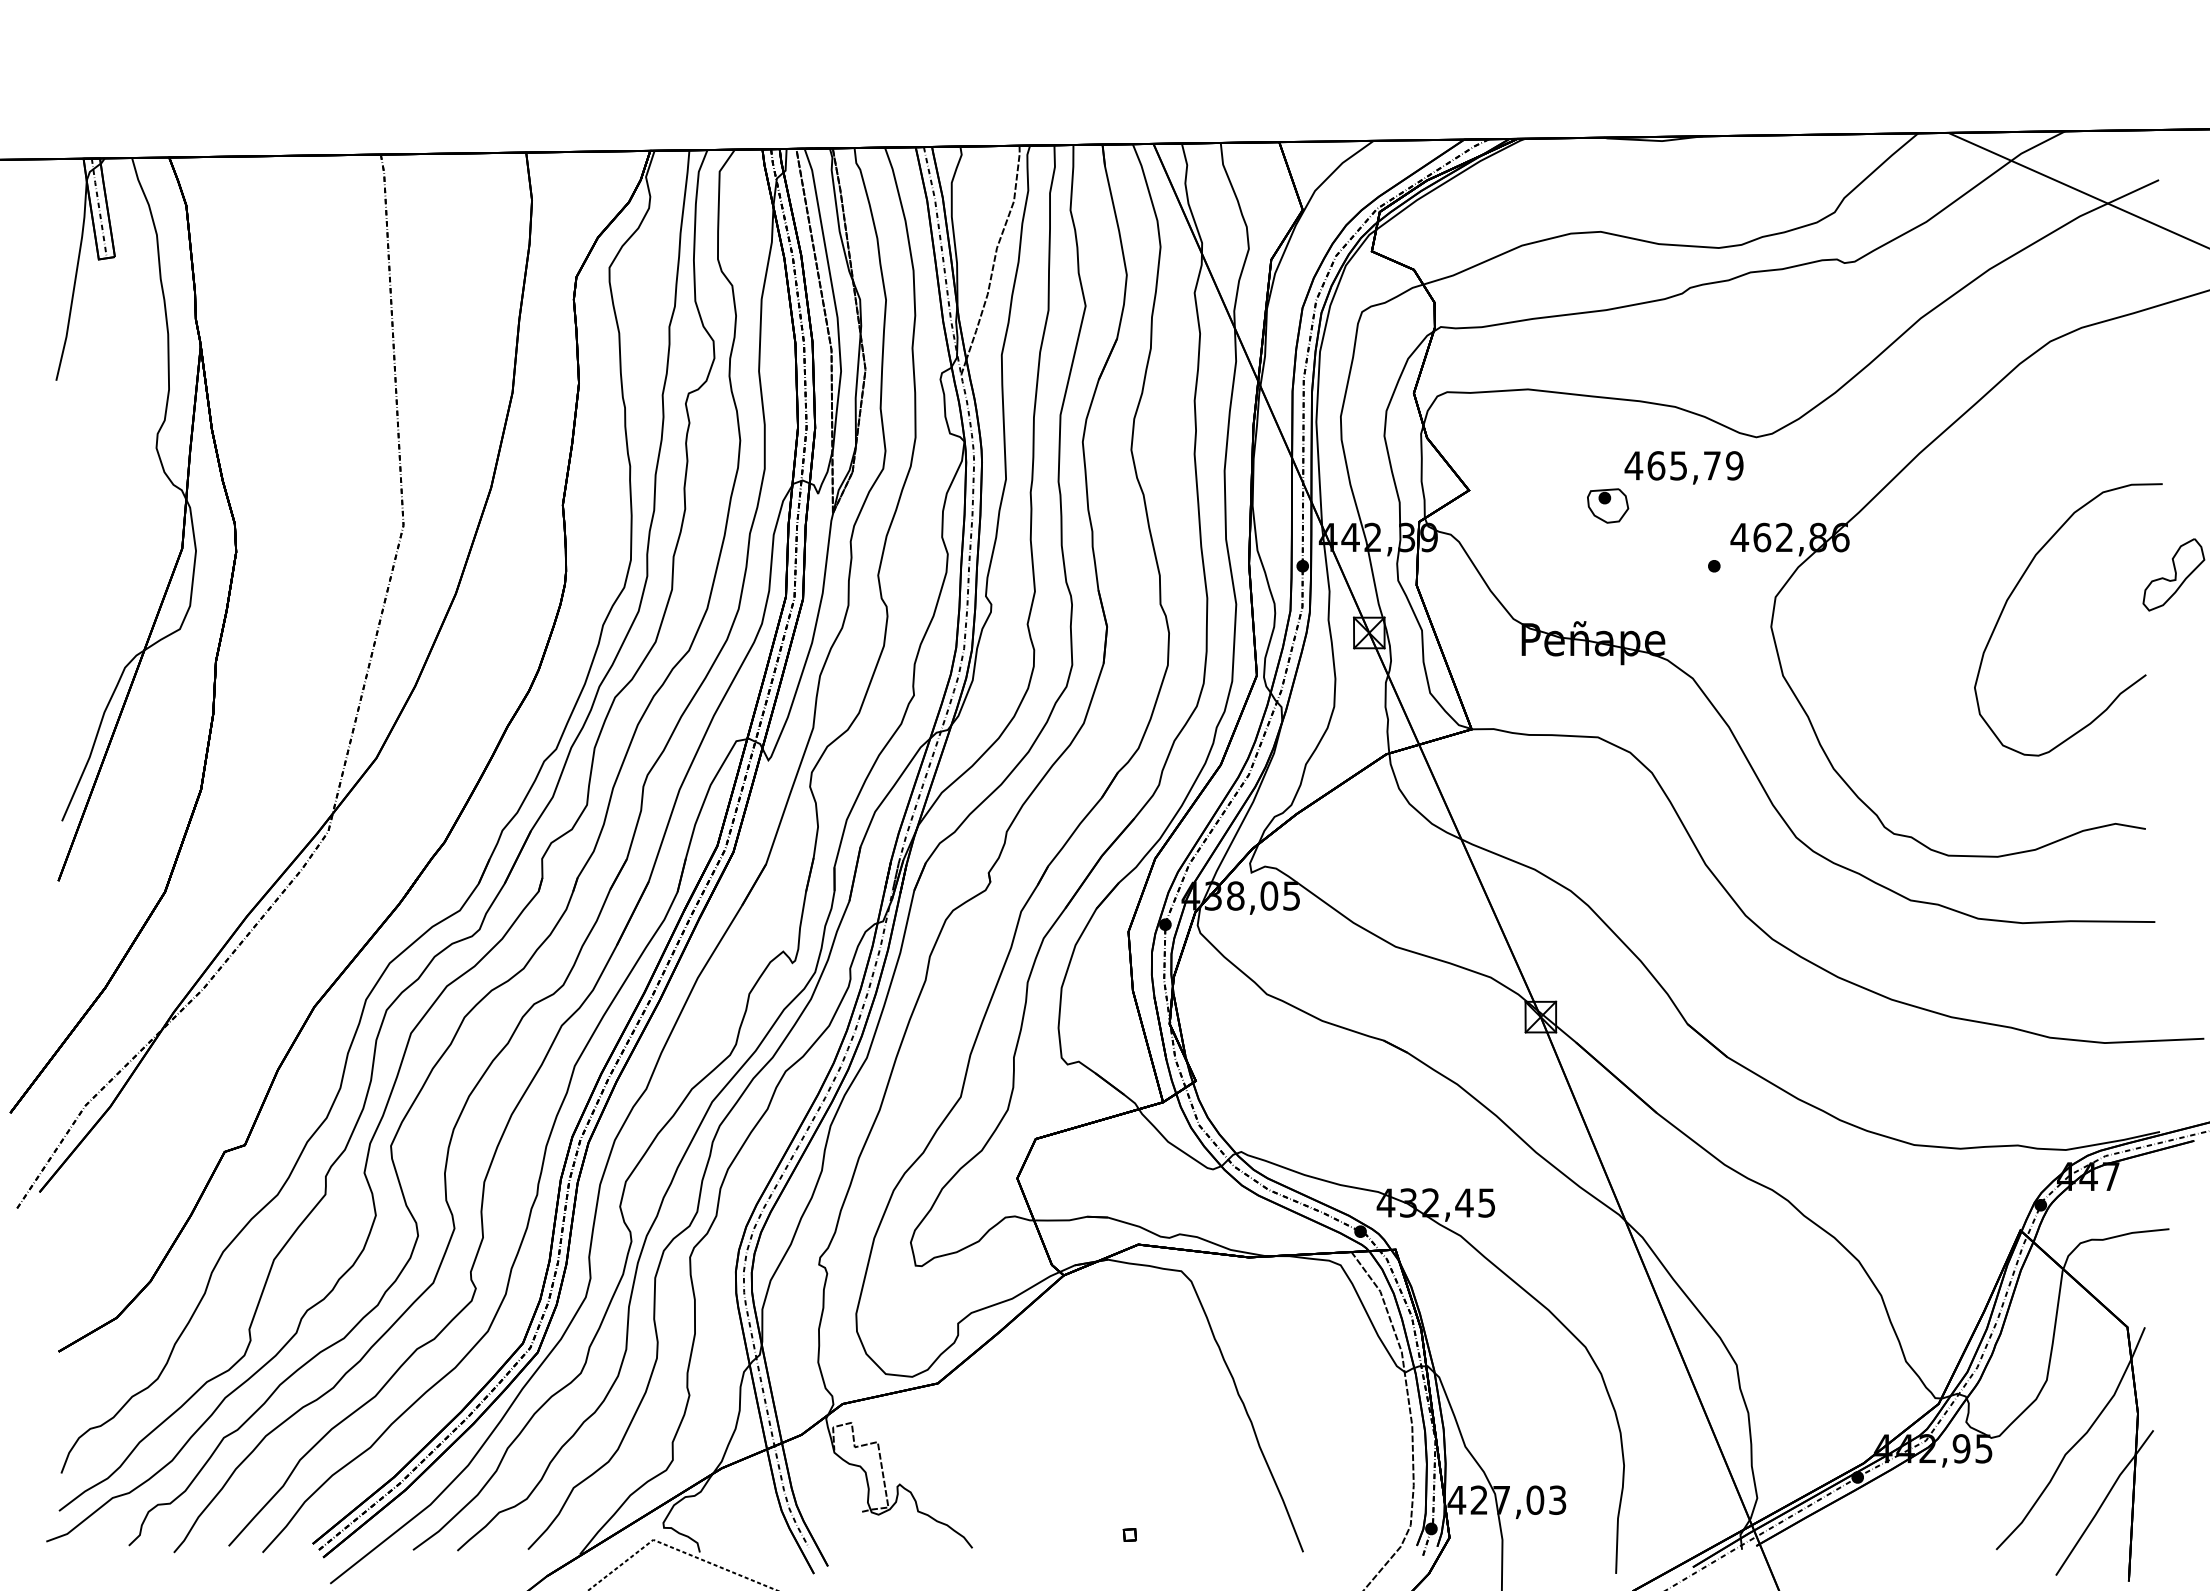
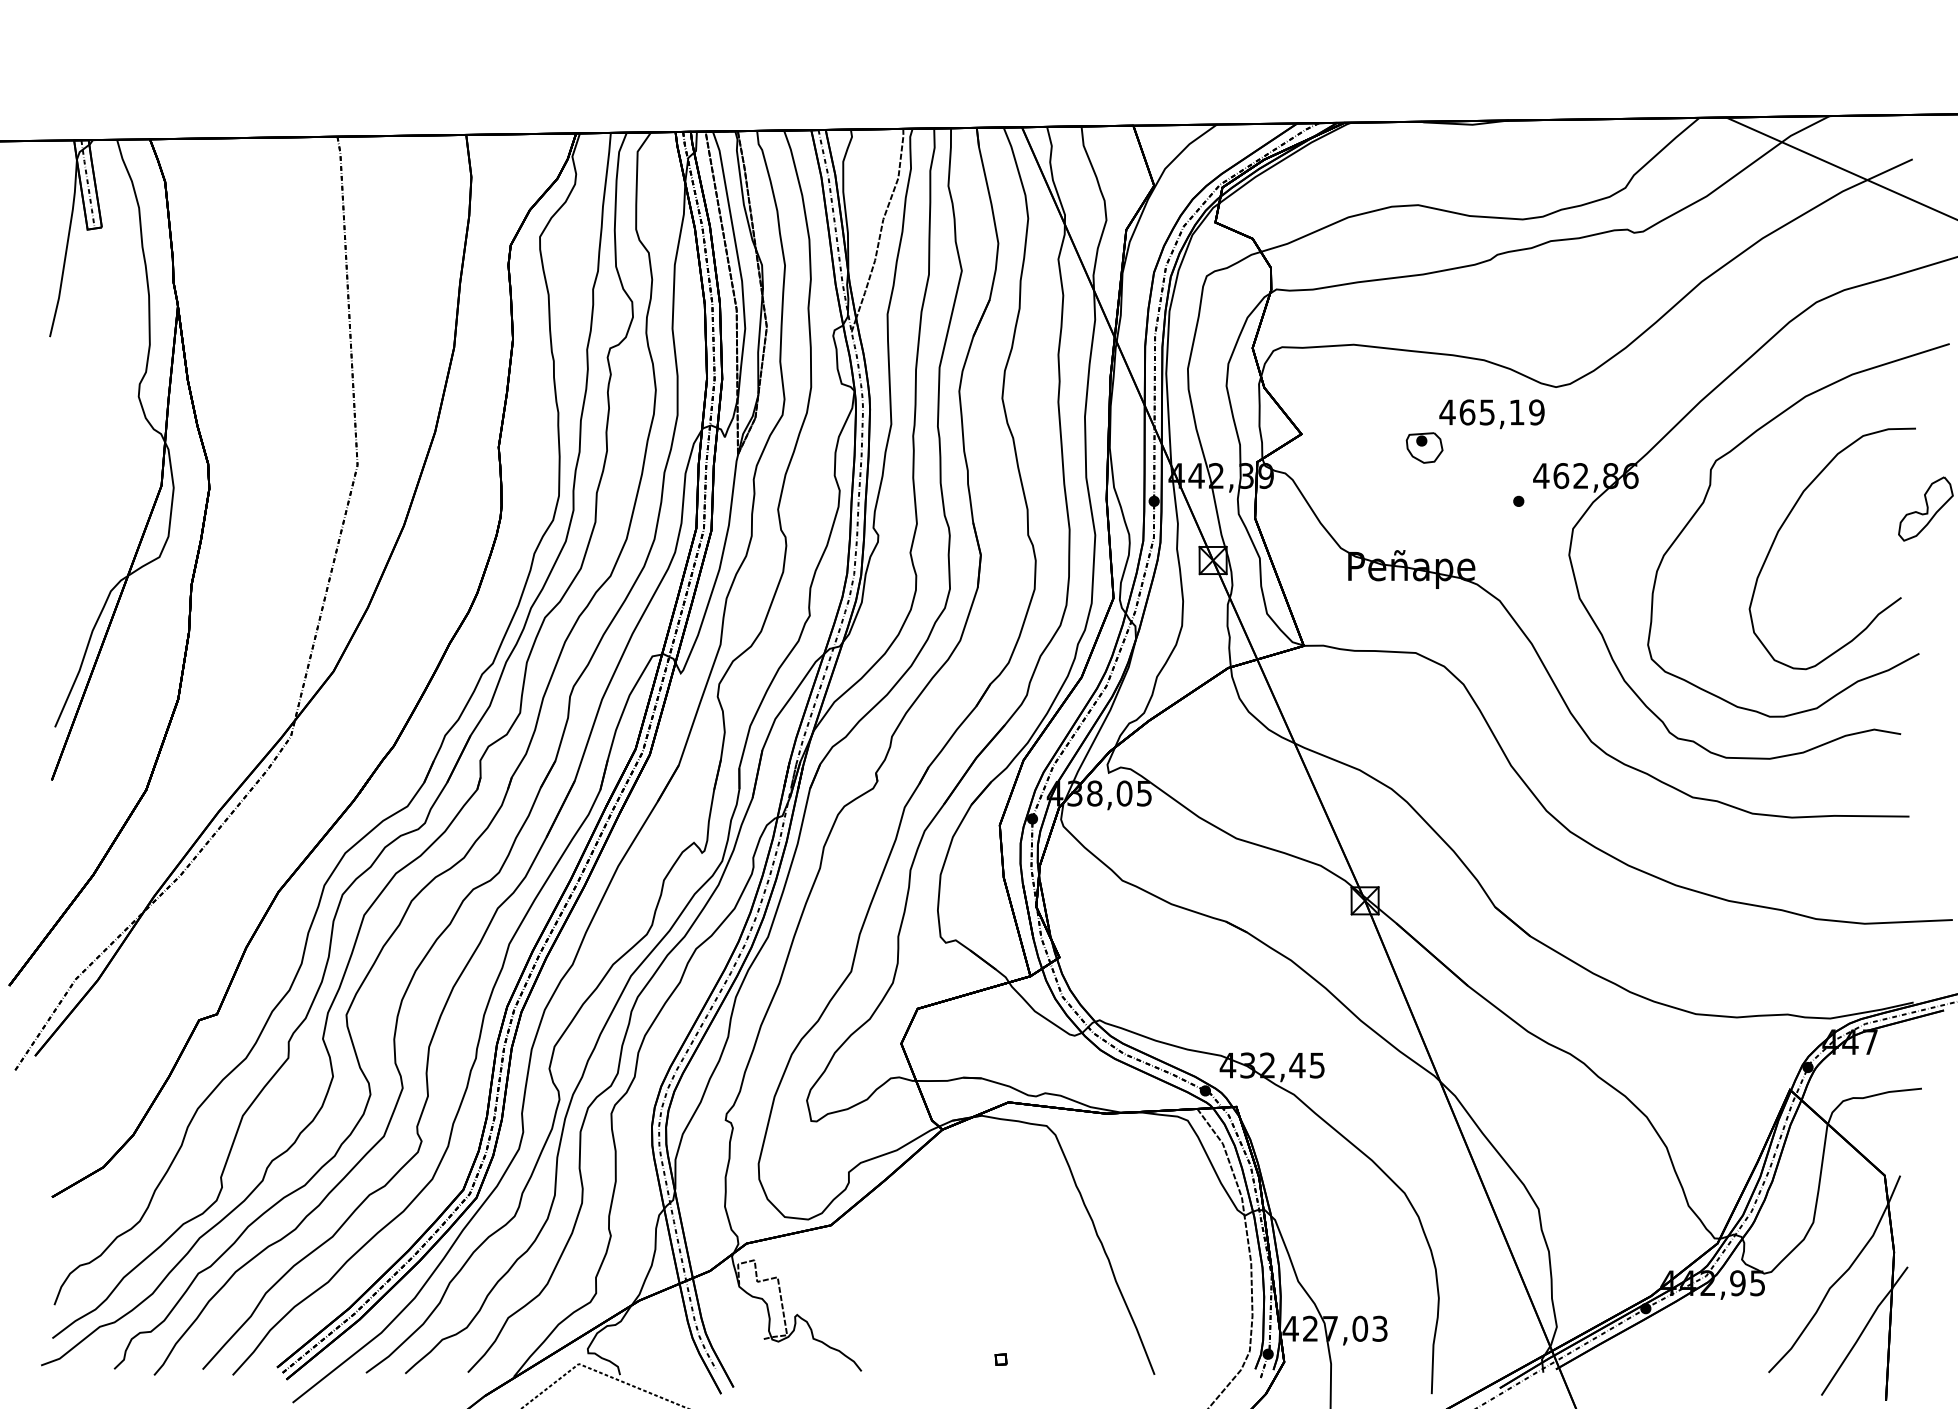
text: (1712, 465) -> (1517, 412), 465,79 -> 465,19
curve: (1927, 558) -> (1707, 494), added

